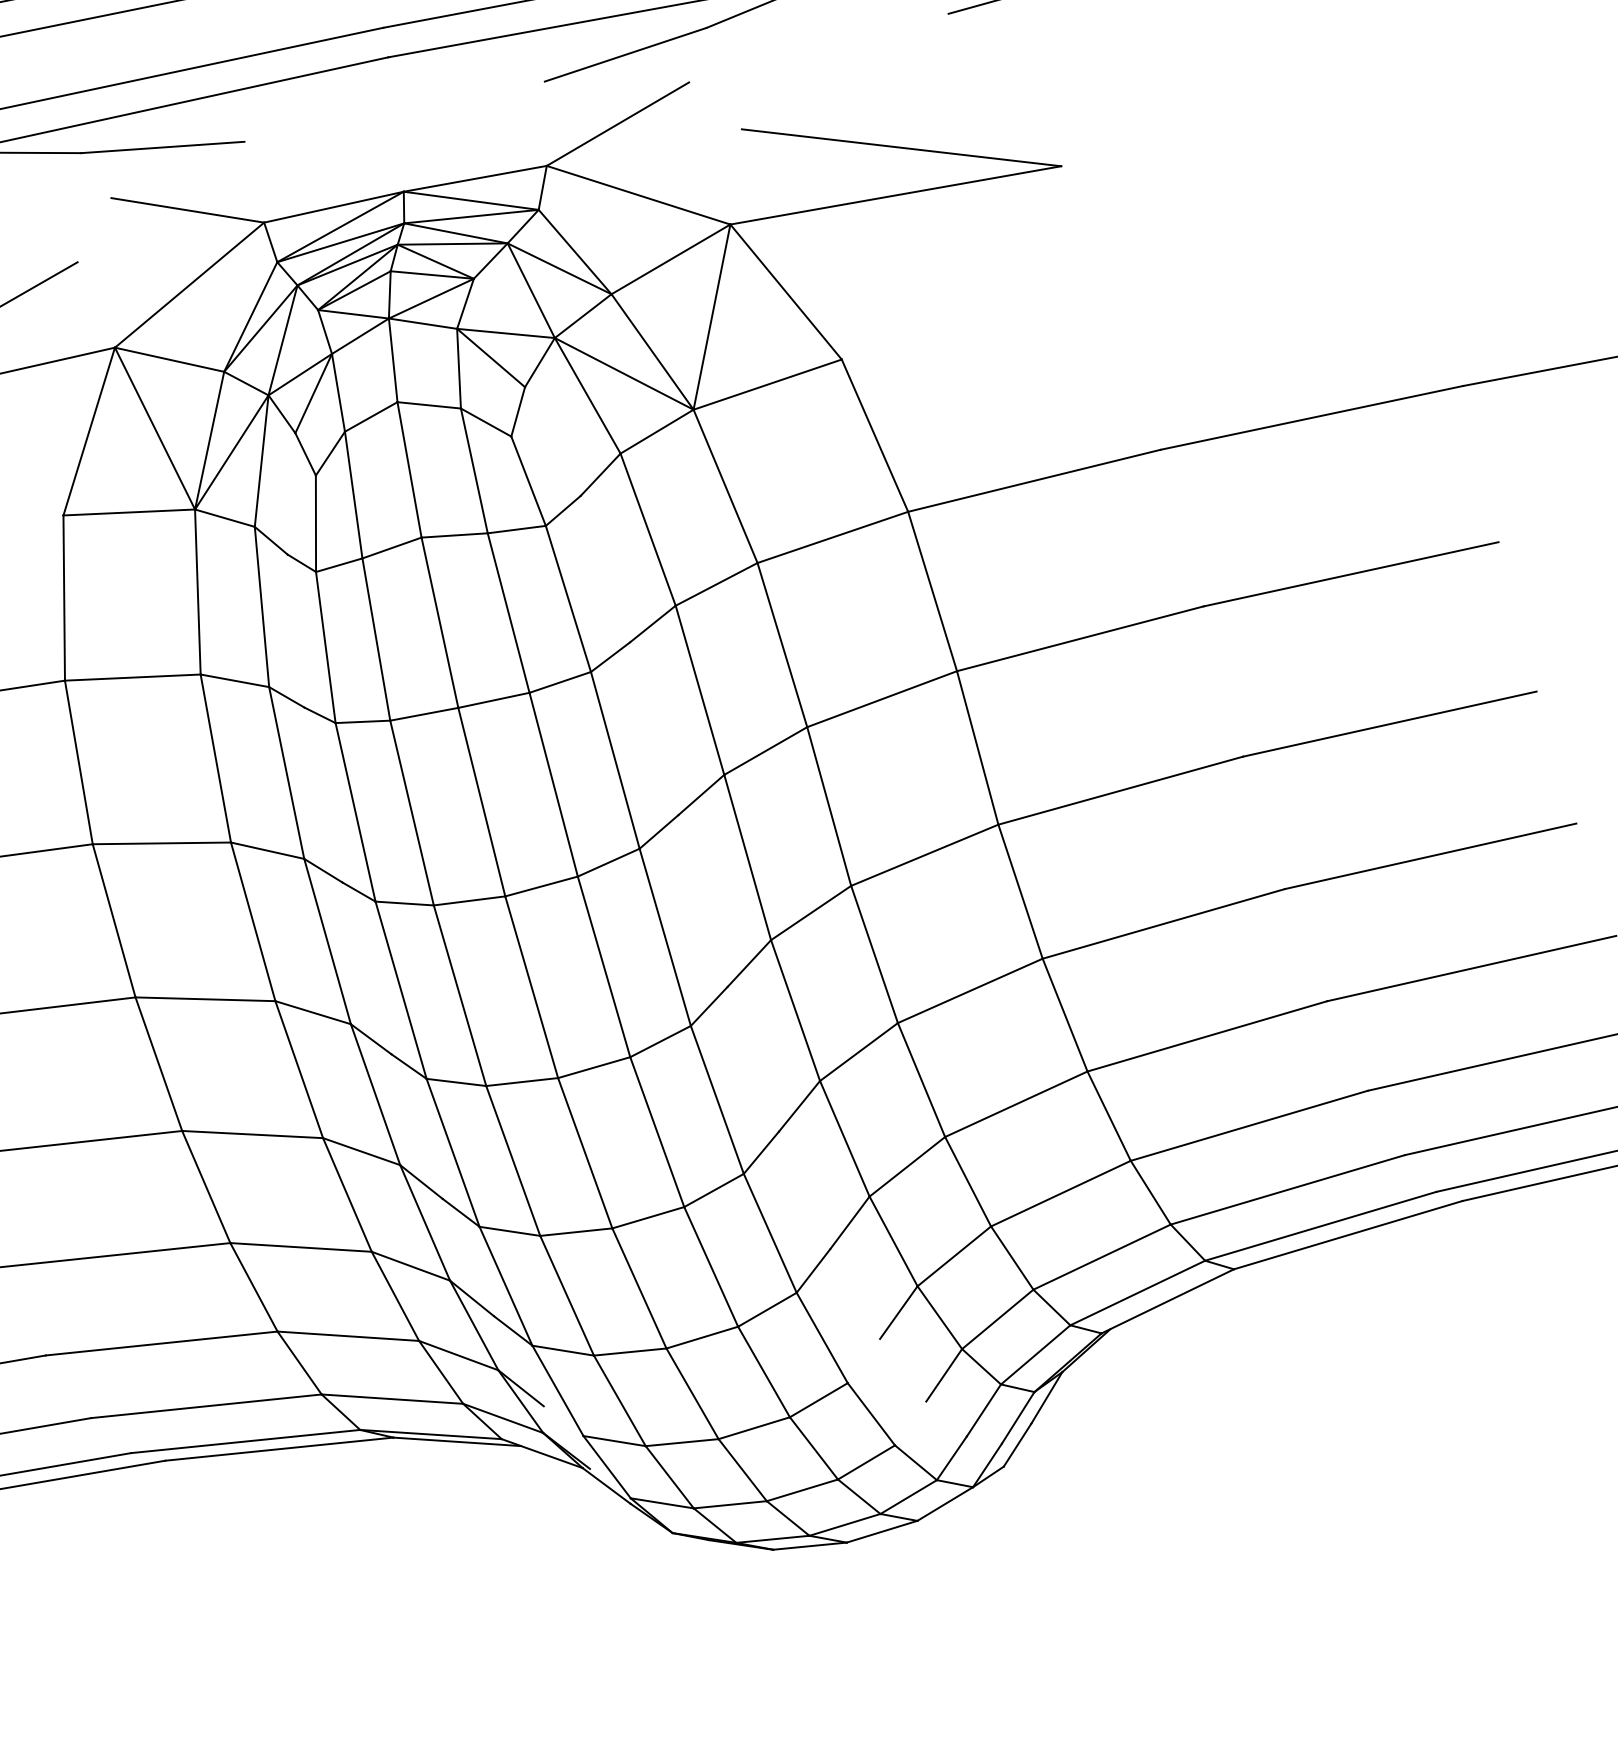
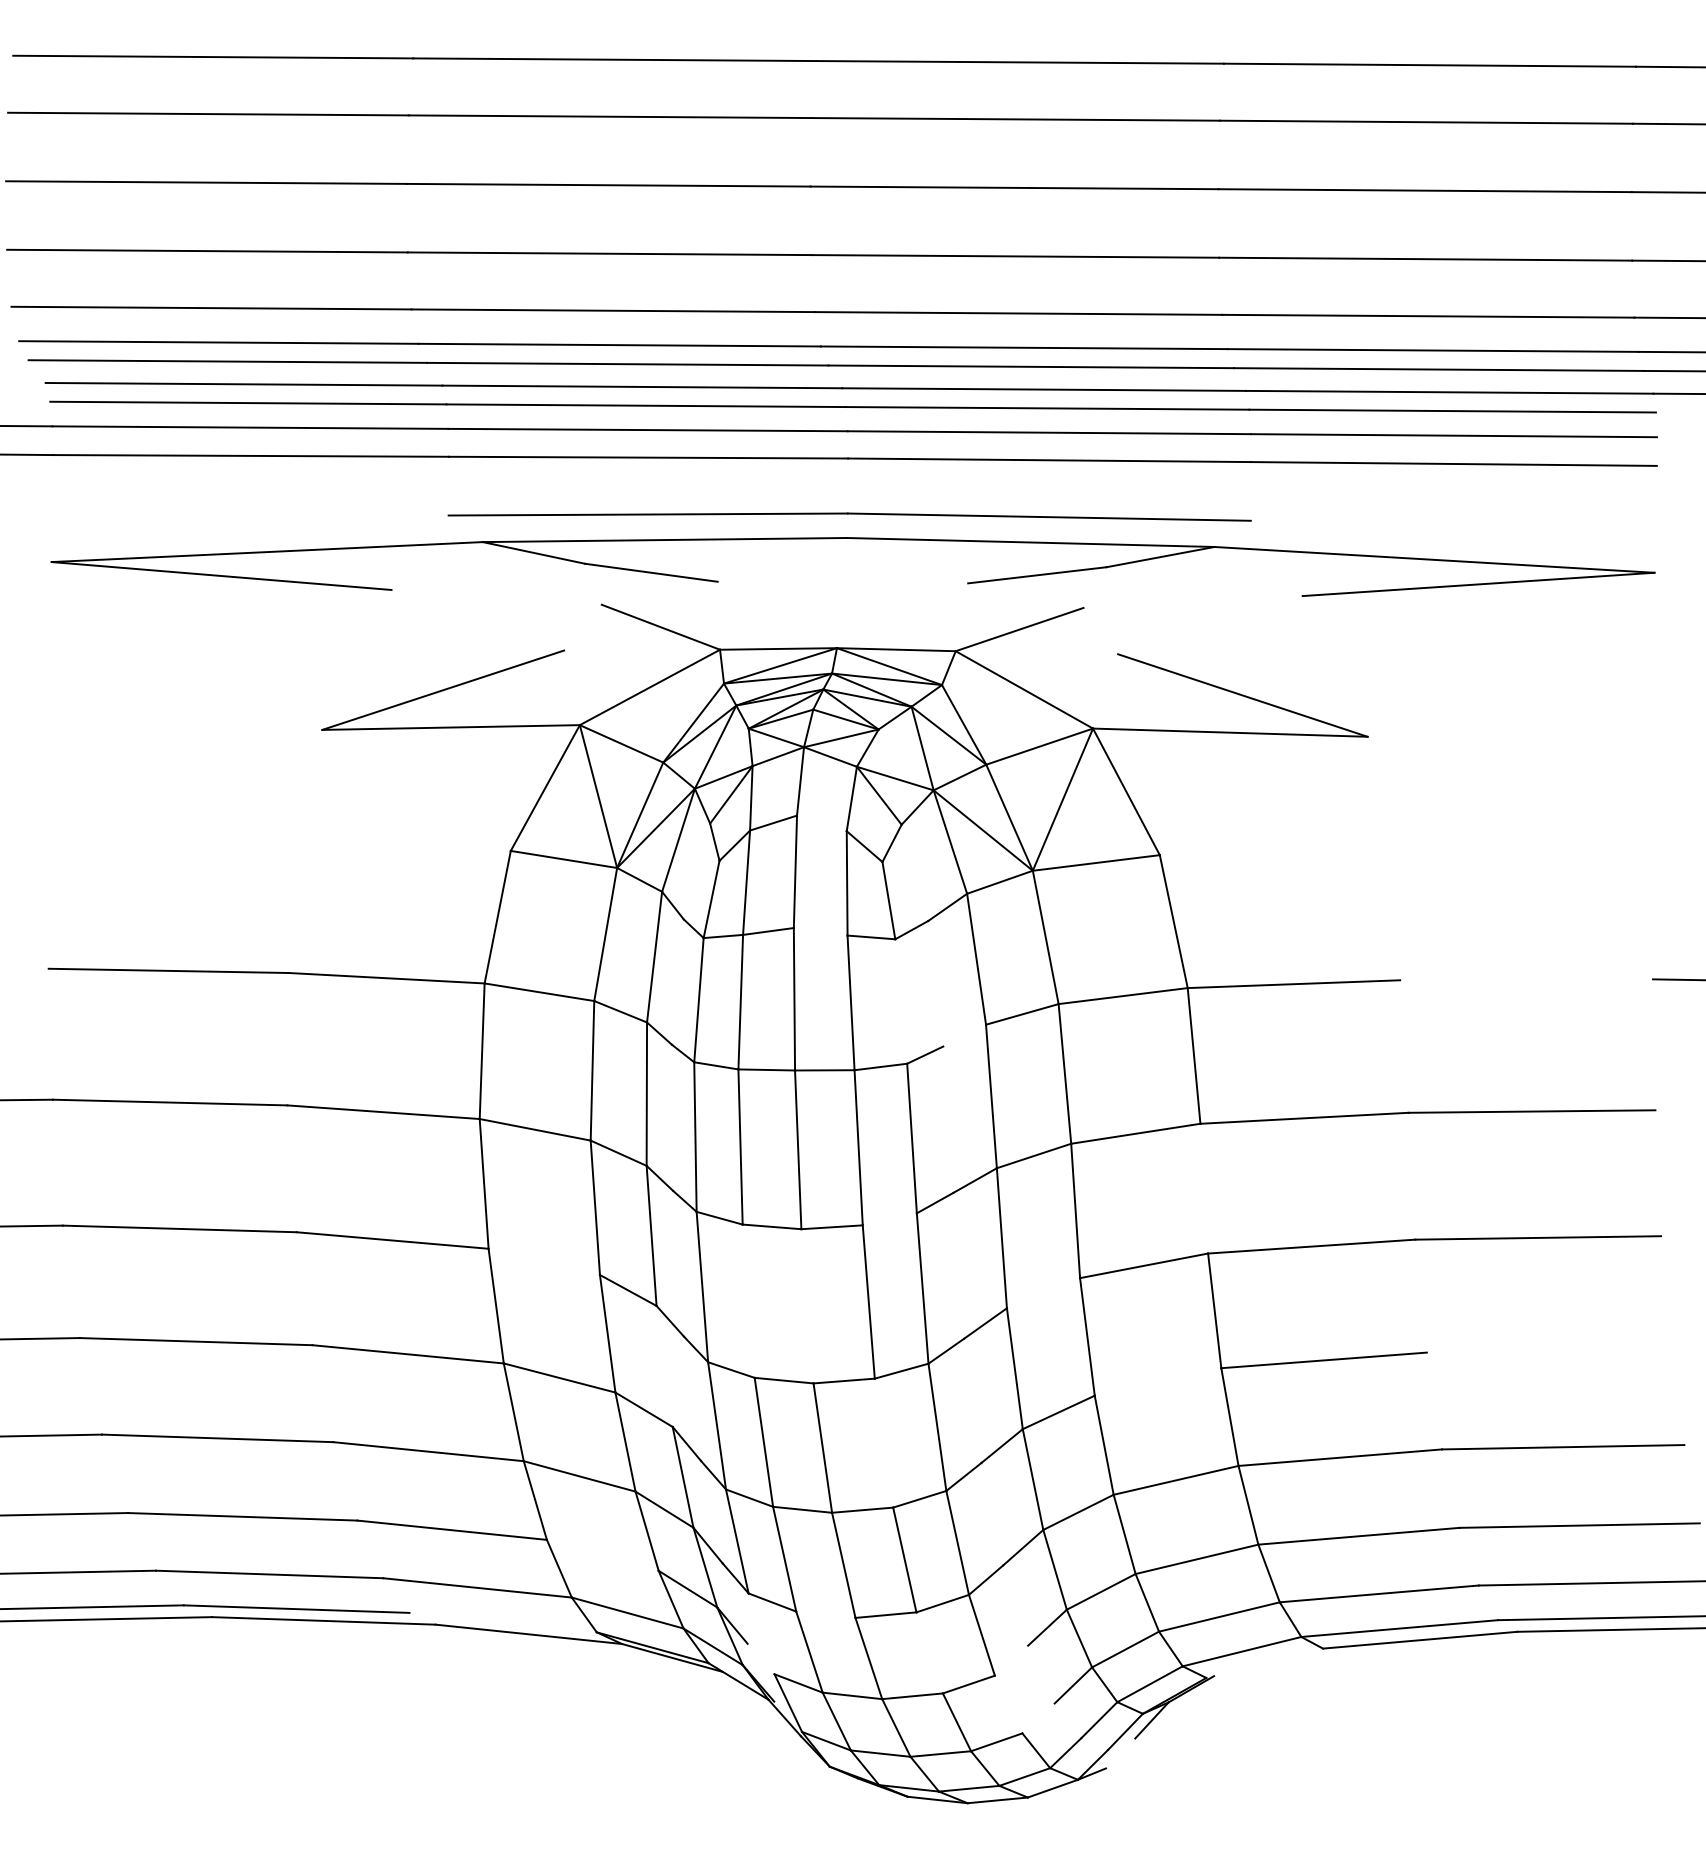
line: (428, 405) -> (821, 823), removed
line: (1311, 417) -> (1526, 979), removed
line: (454, 535) -> (820, 931), removed
line: (568, 598) -> (901, 1001), removed
line: (652, 623) -> (964, 1035), removed
line: (977, 747) -> (1204, 1188), removed
line: (1430, 856) -> (1548, 1350), removed
line: (608, 862) -> (889, 1219), removed
line: (811, 913) -> (1043, 1293), removed
line: (531, 987) -> (807, 1306), removed
line: (969, 990) -> (1157, 1381), removed
line: (459, 994) -> (748, 1300), removed
line: (204, 999) -> (543, 1261), removed
line: (375, 1093) -> (664, 1365), removed
line: (656, 1131) -> (883, 1442), removed
line: (1167, 1300) -> (1264, 1662), removed
line: (347, 1335) -> (602, 1554), removed
line: (629, 1351) -> (825, 1614), removed
line: (763, 1371) -> (929, 1652), removed
line: (557, 1390) -> (761, 1633), removed
line: (871, 1414) -> (1008, 1704), removed
line: (244, 1441) -> (502, 1622), removed
line: (1017, 1445) -> (1120, 1753), removed

